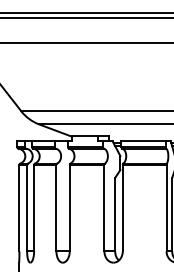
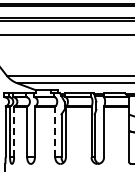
line: (34, 207) -> (14, 131), solid -> dashed
line: (104, 207) -> (55, 131), solid -> dashed

